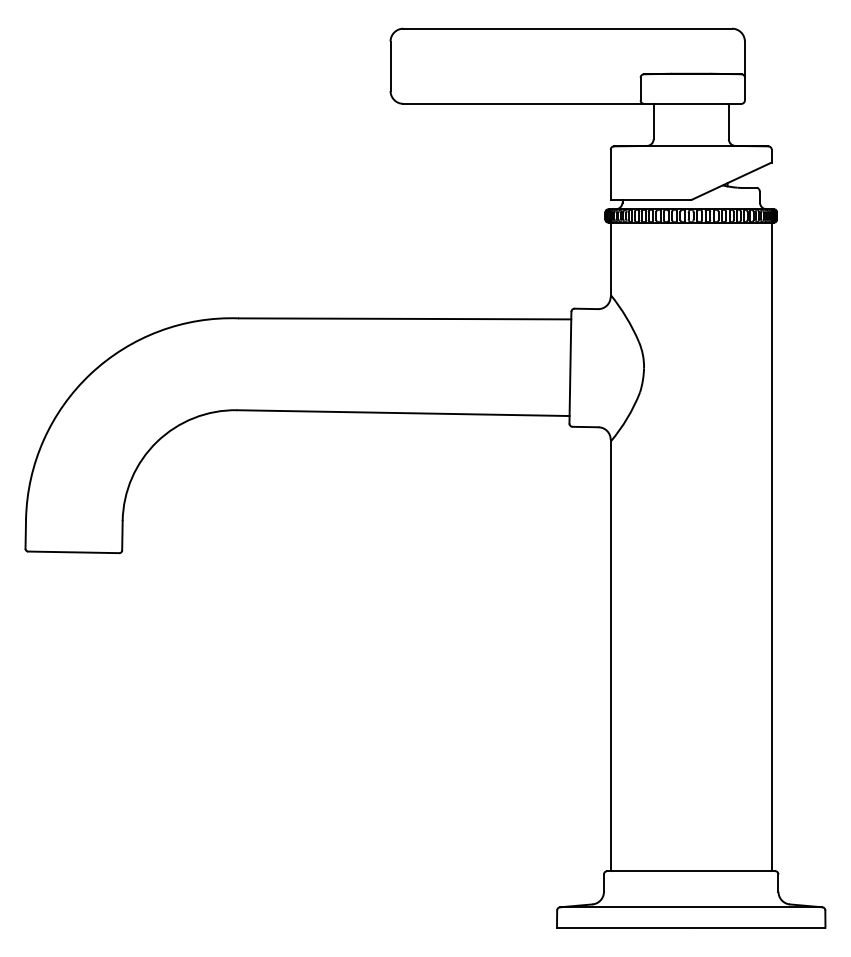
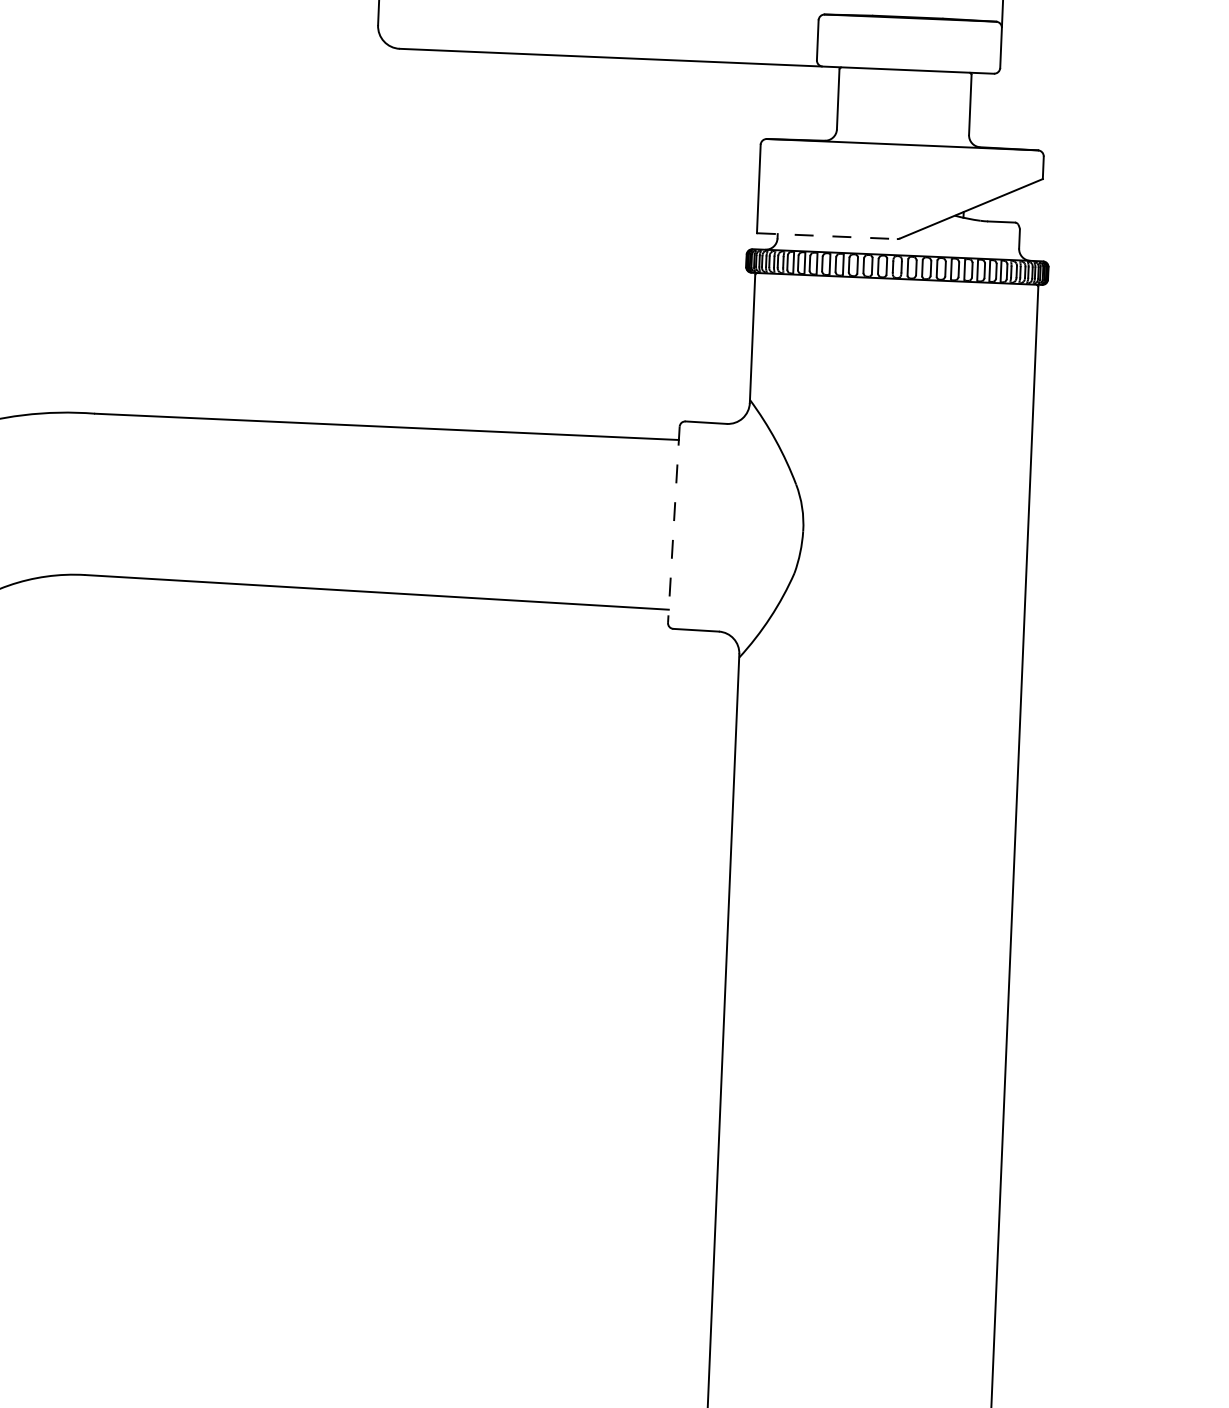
line: (650, 200) -> (826, 236), solid -> dashed
line: (570, 367) -> (673, 524), solid -> dashed

